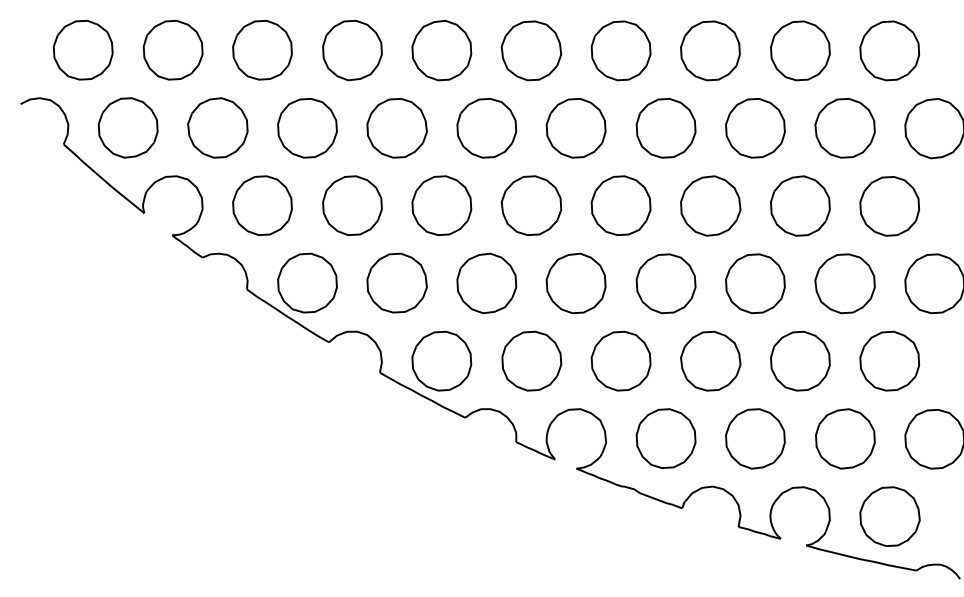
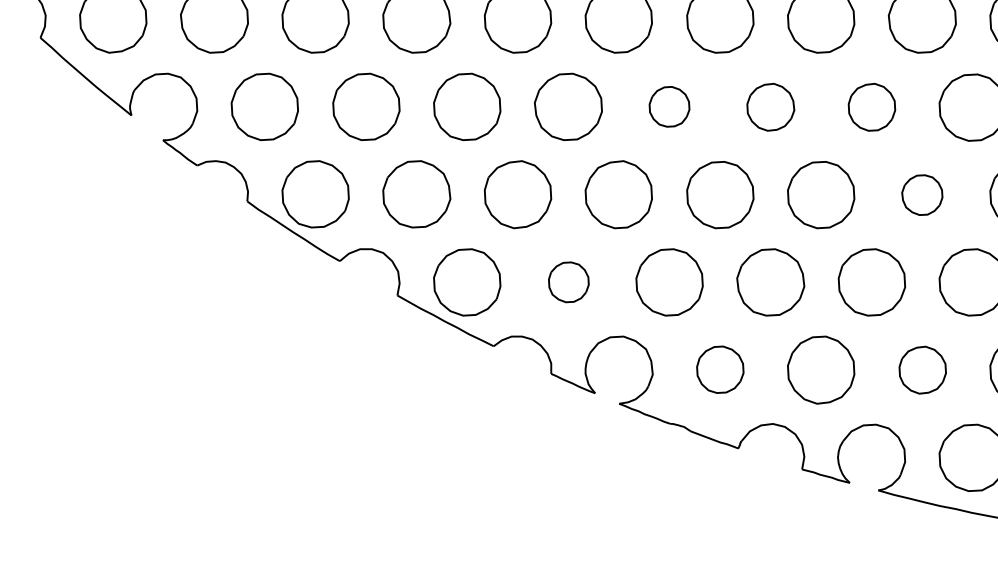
part: (620, 205) -> (668, 106), size x0.6
part: (710, 205) -> (770, 106), size x0.7
part: (800, 205) -> (872, 106), size x0.7
part: (844, 283) -> (921, 194), size x0.6
part: (531, 360) -> (568, 281), size x0.6
part: (665, 438) -> (719, 369), size x0.7
part: (845, 438) -> (922, 369), size x0.7

